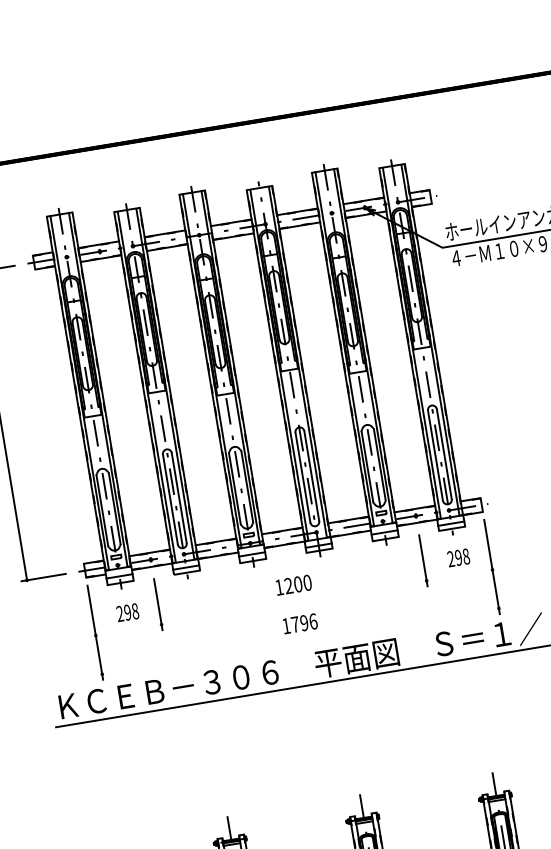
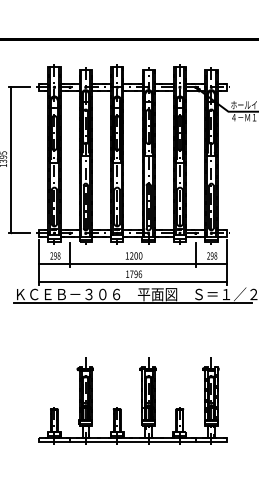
line: (293, 603) -> (132, 264), added
line: (299, 641) -> (132, 282), added

